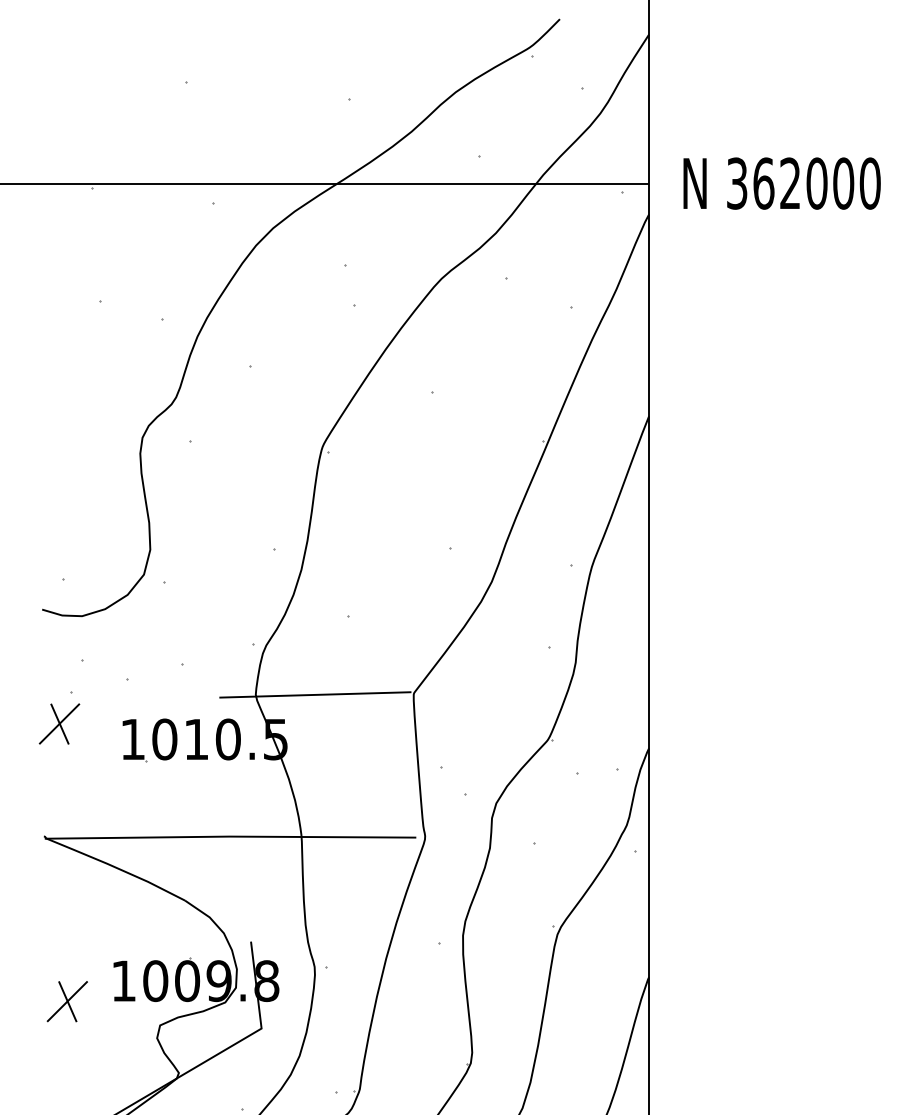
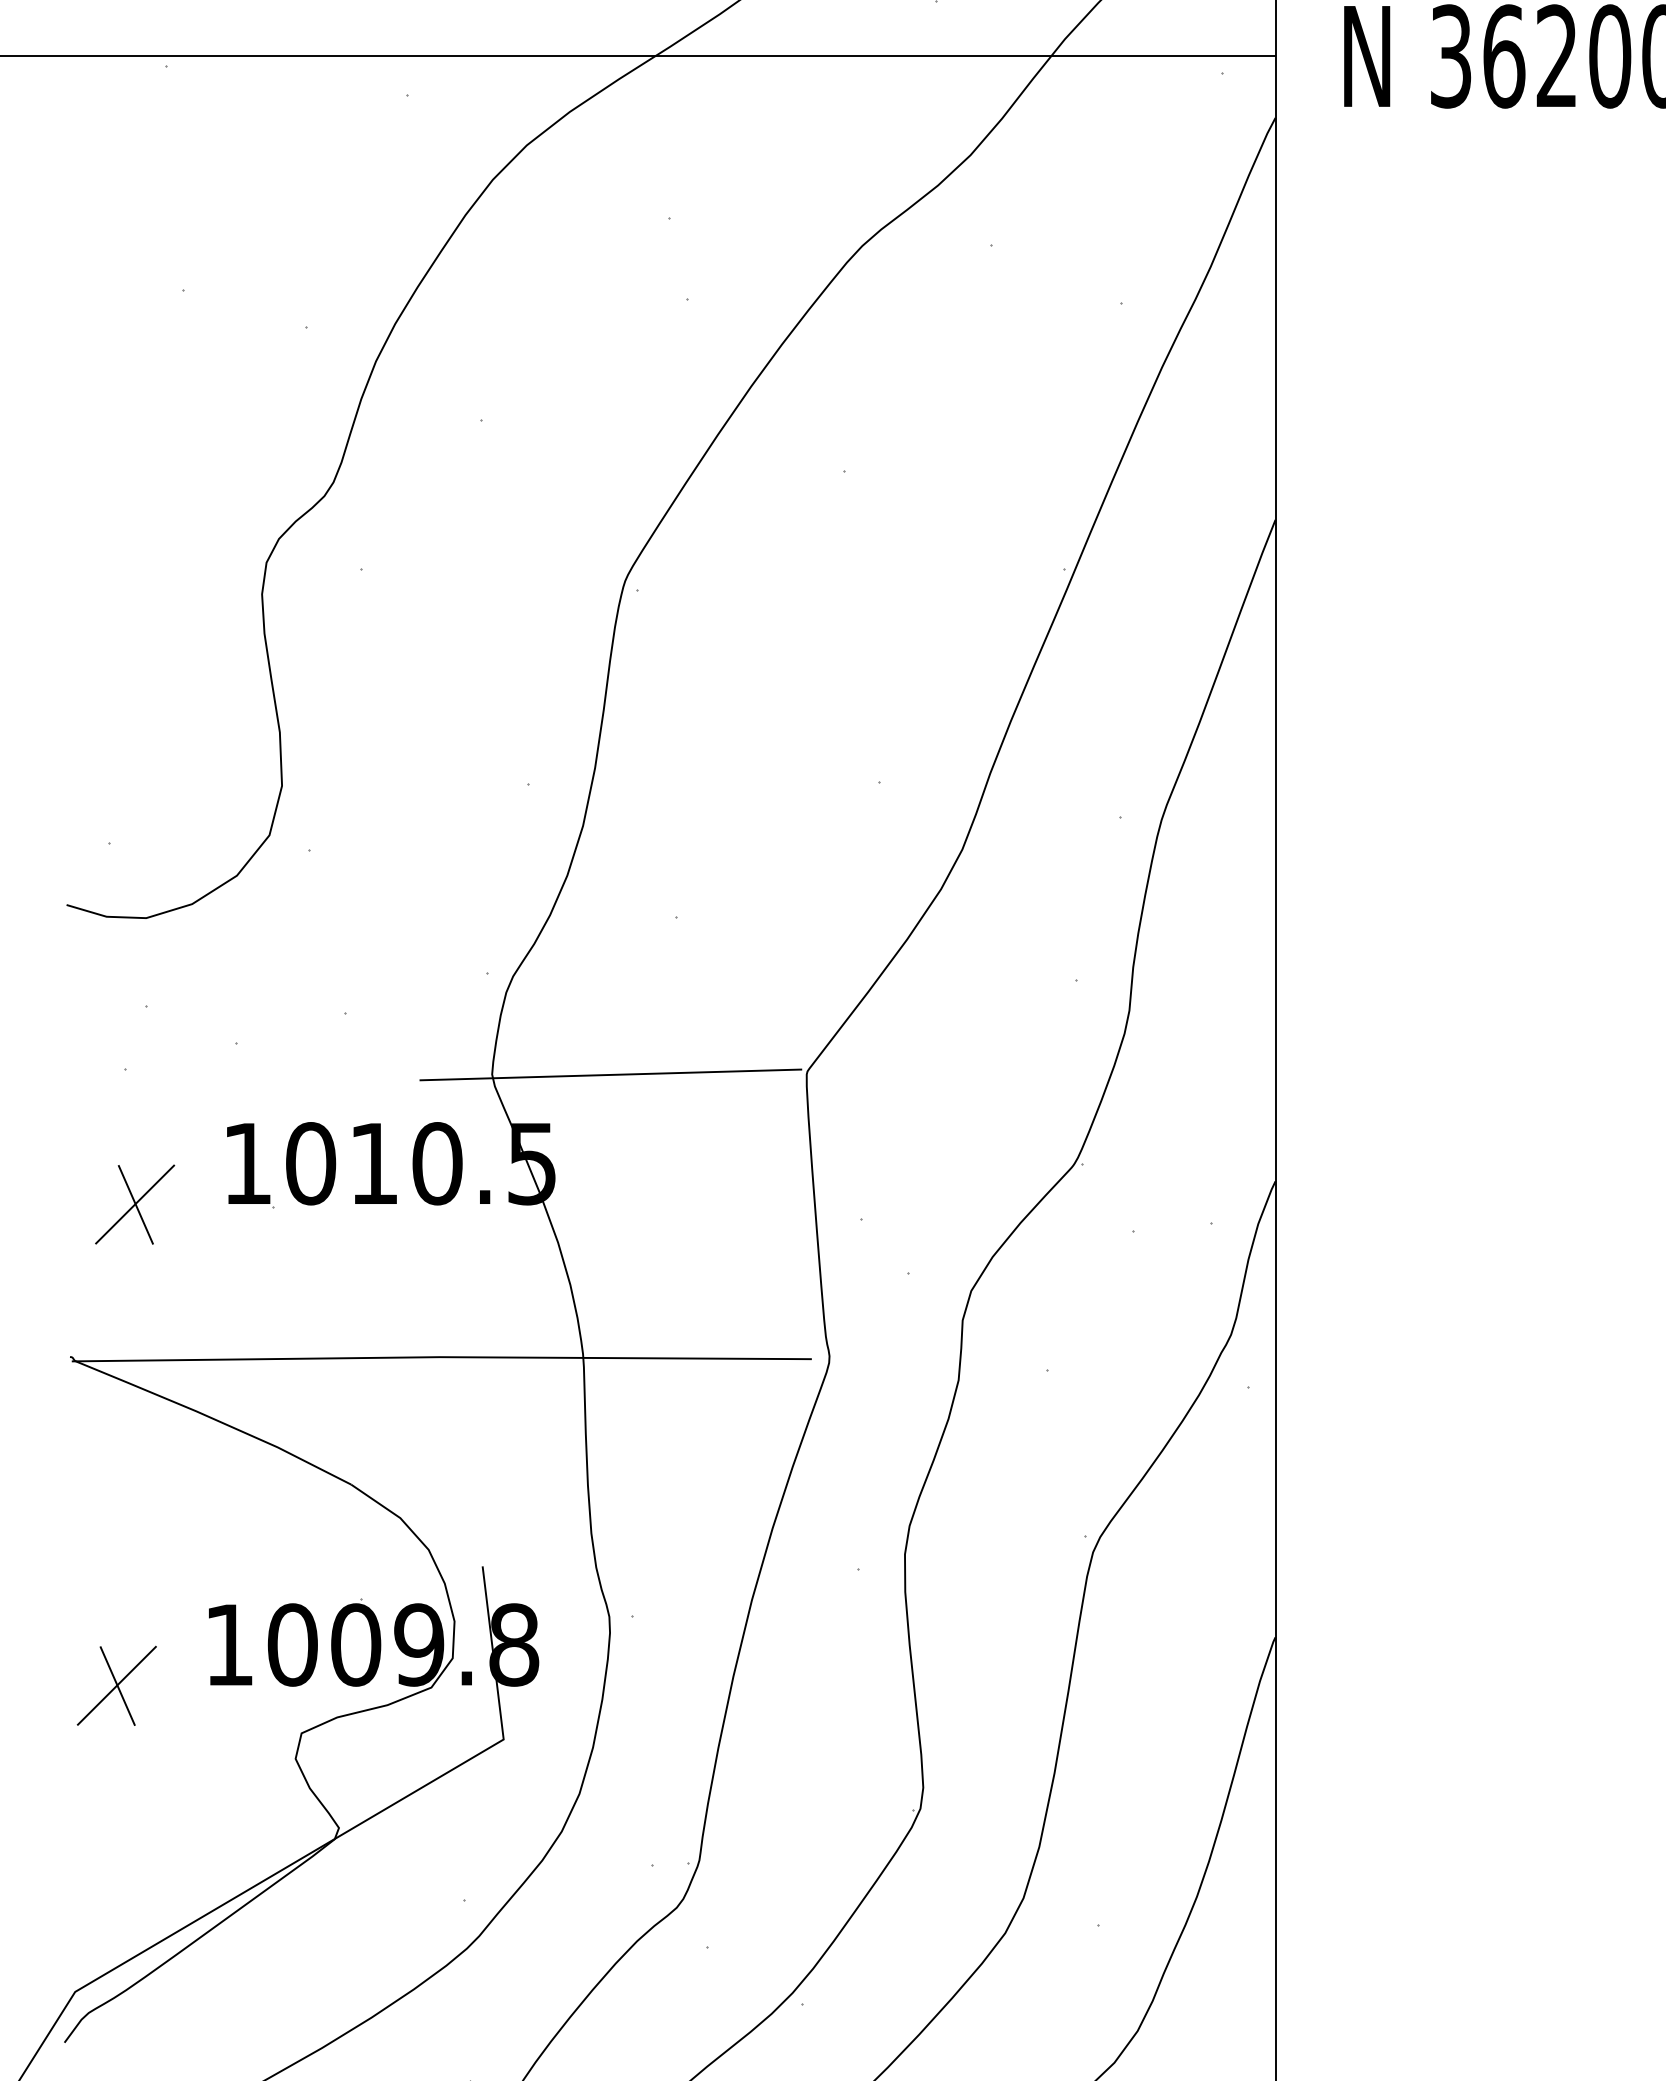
part: (59, 723) -> (134, 1203), moved

